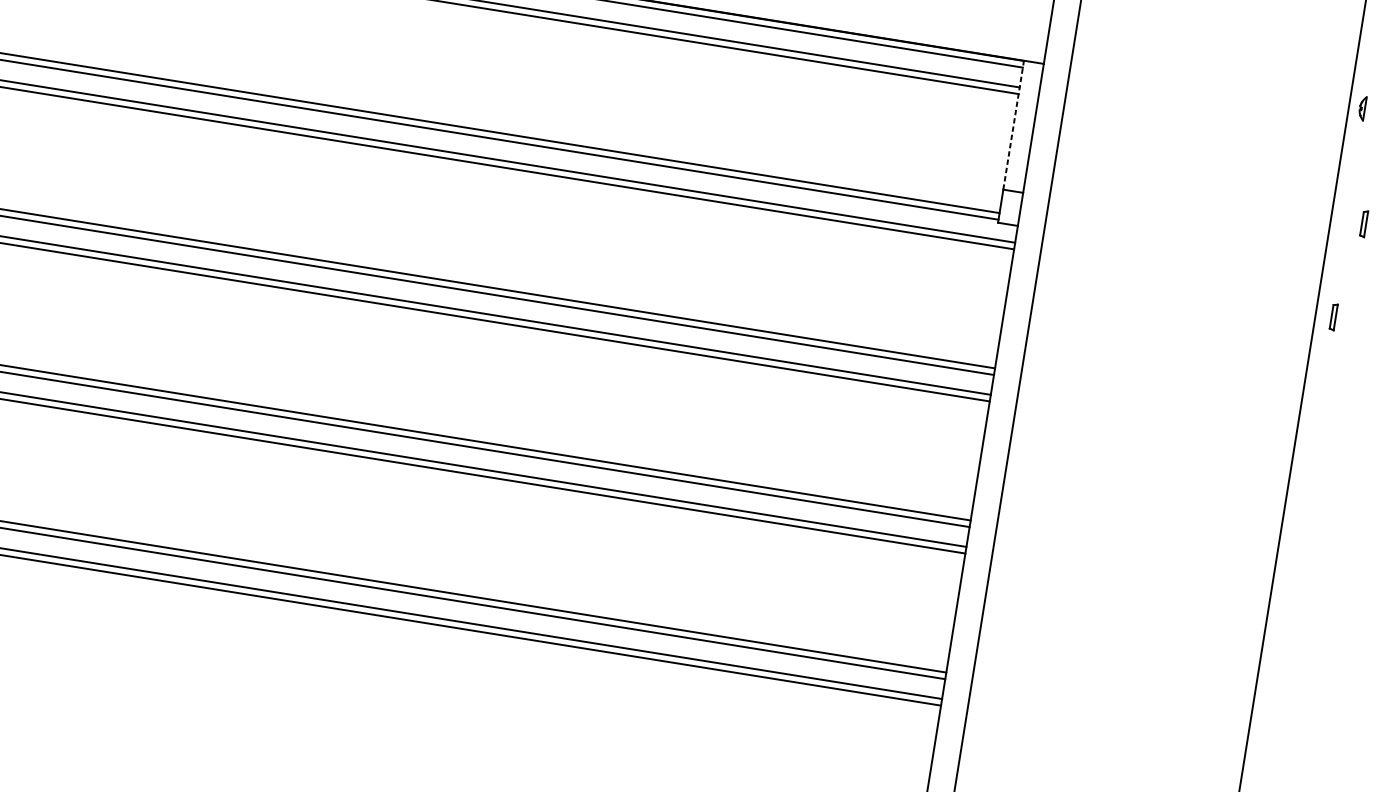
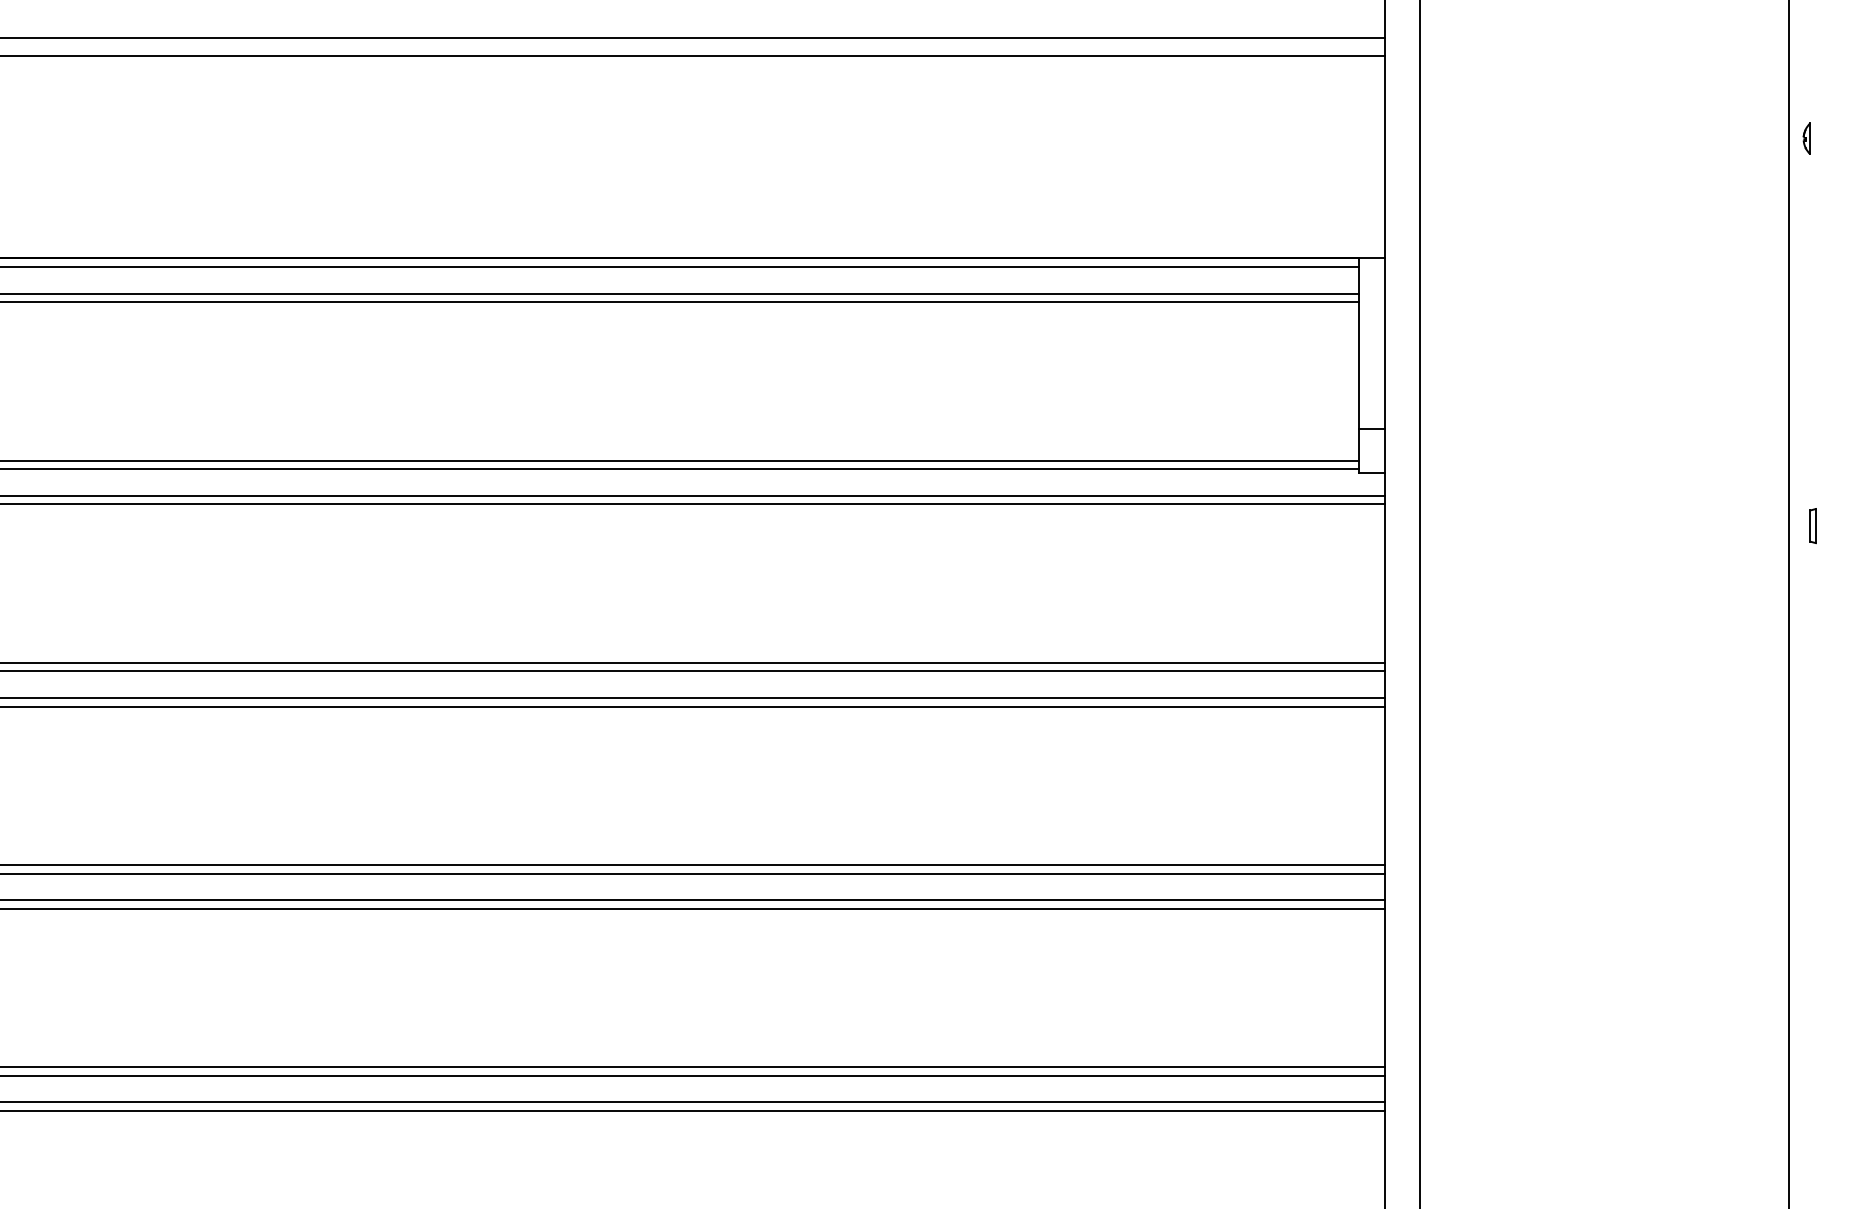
part: (1362, 108) -> (1806, 138), moved
line: (1013, 124) -> (1358, 343), dashed -> solid
part: (1363, 224) -> (1832, 399), removed

